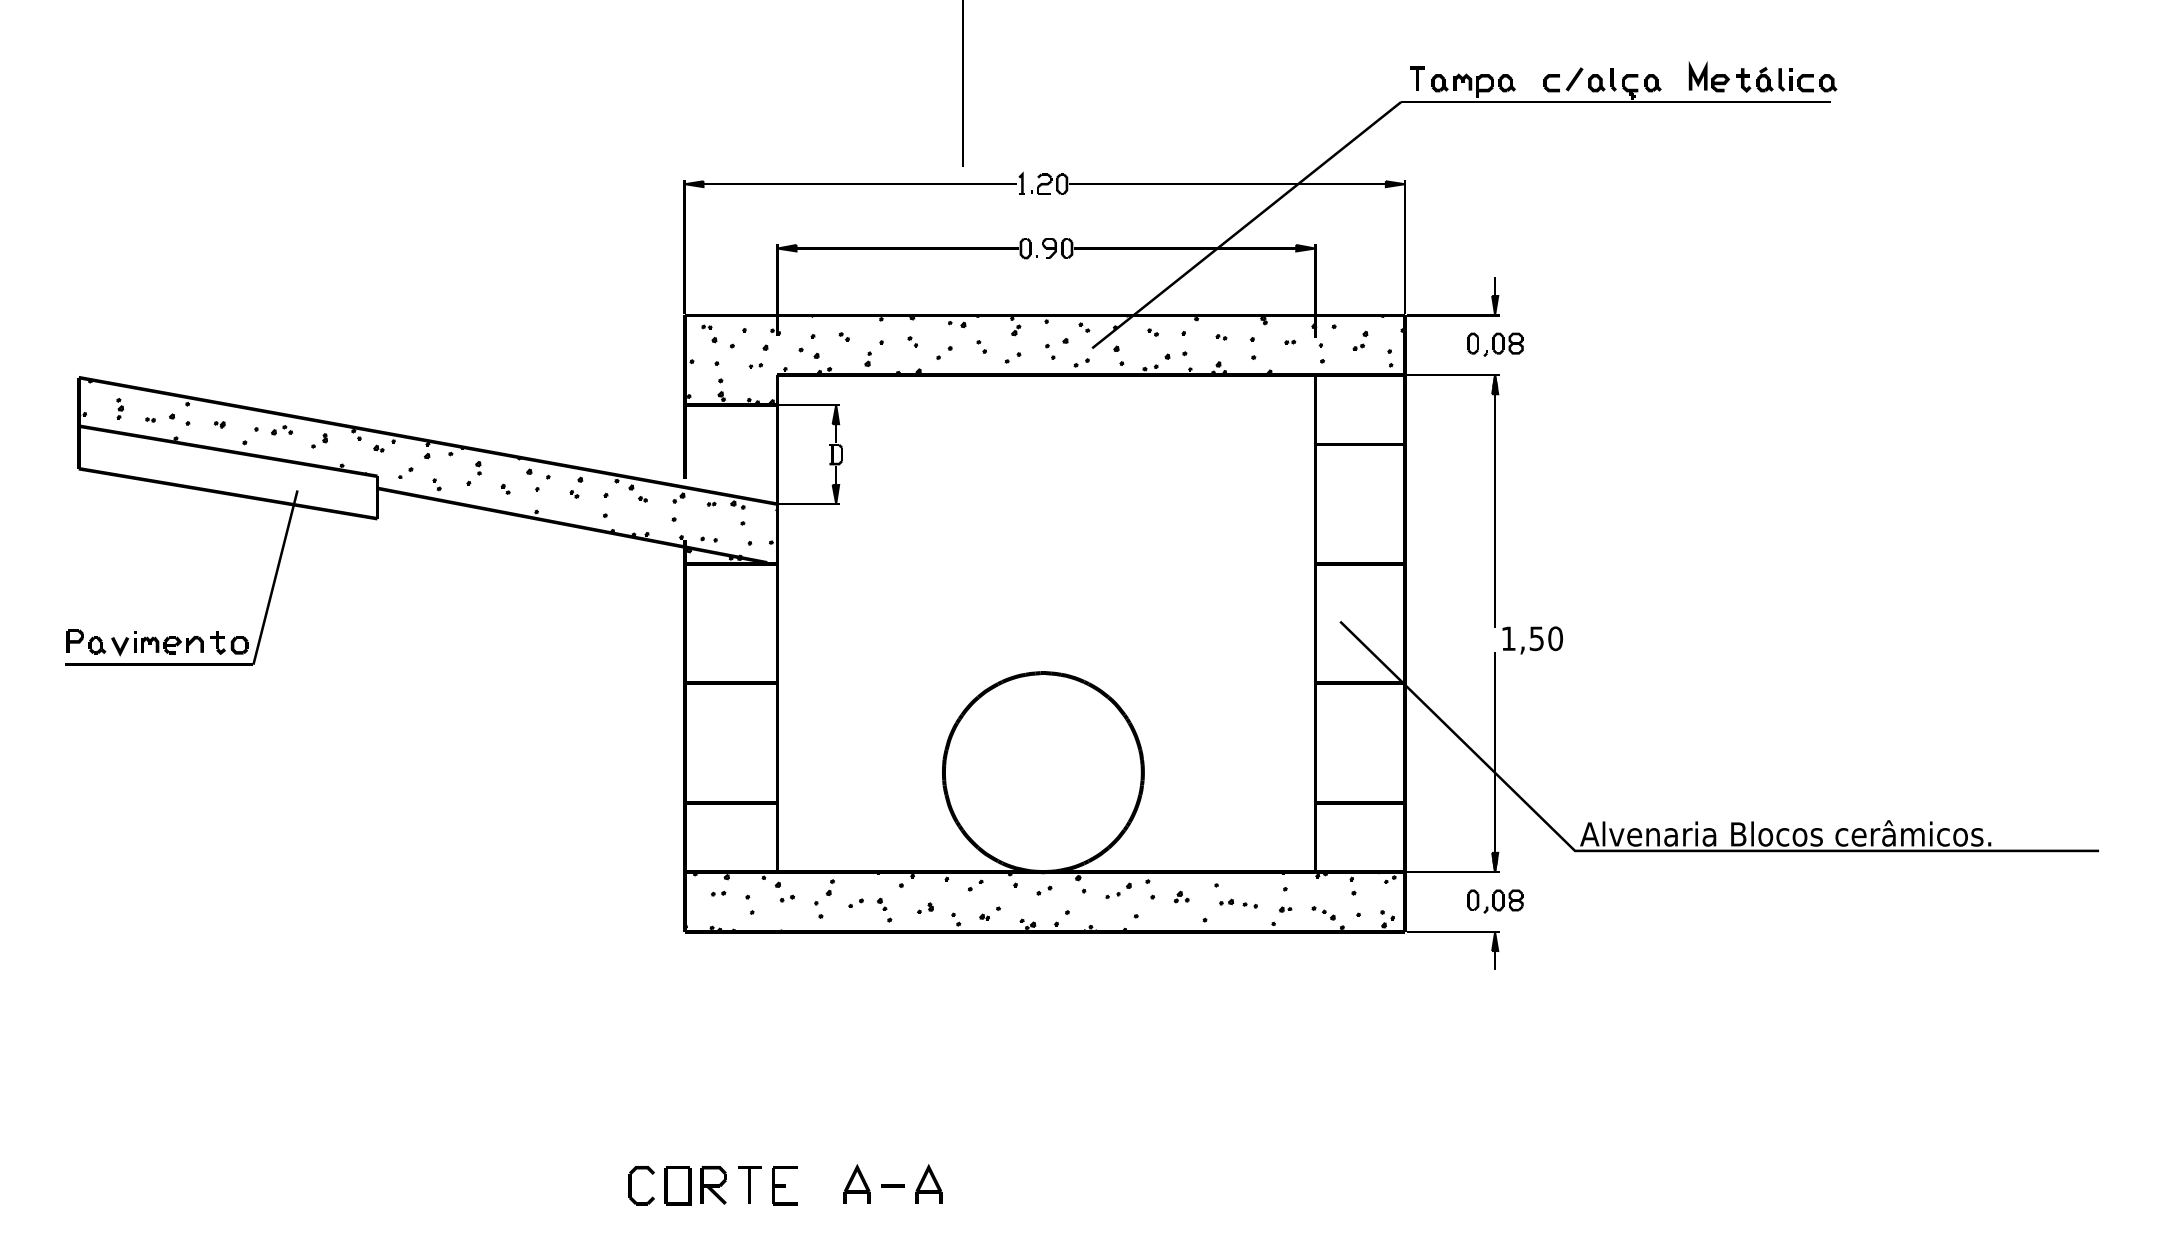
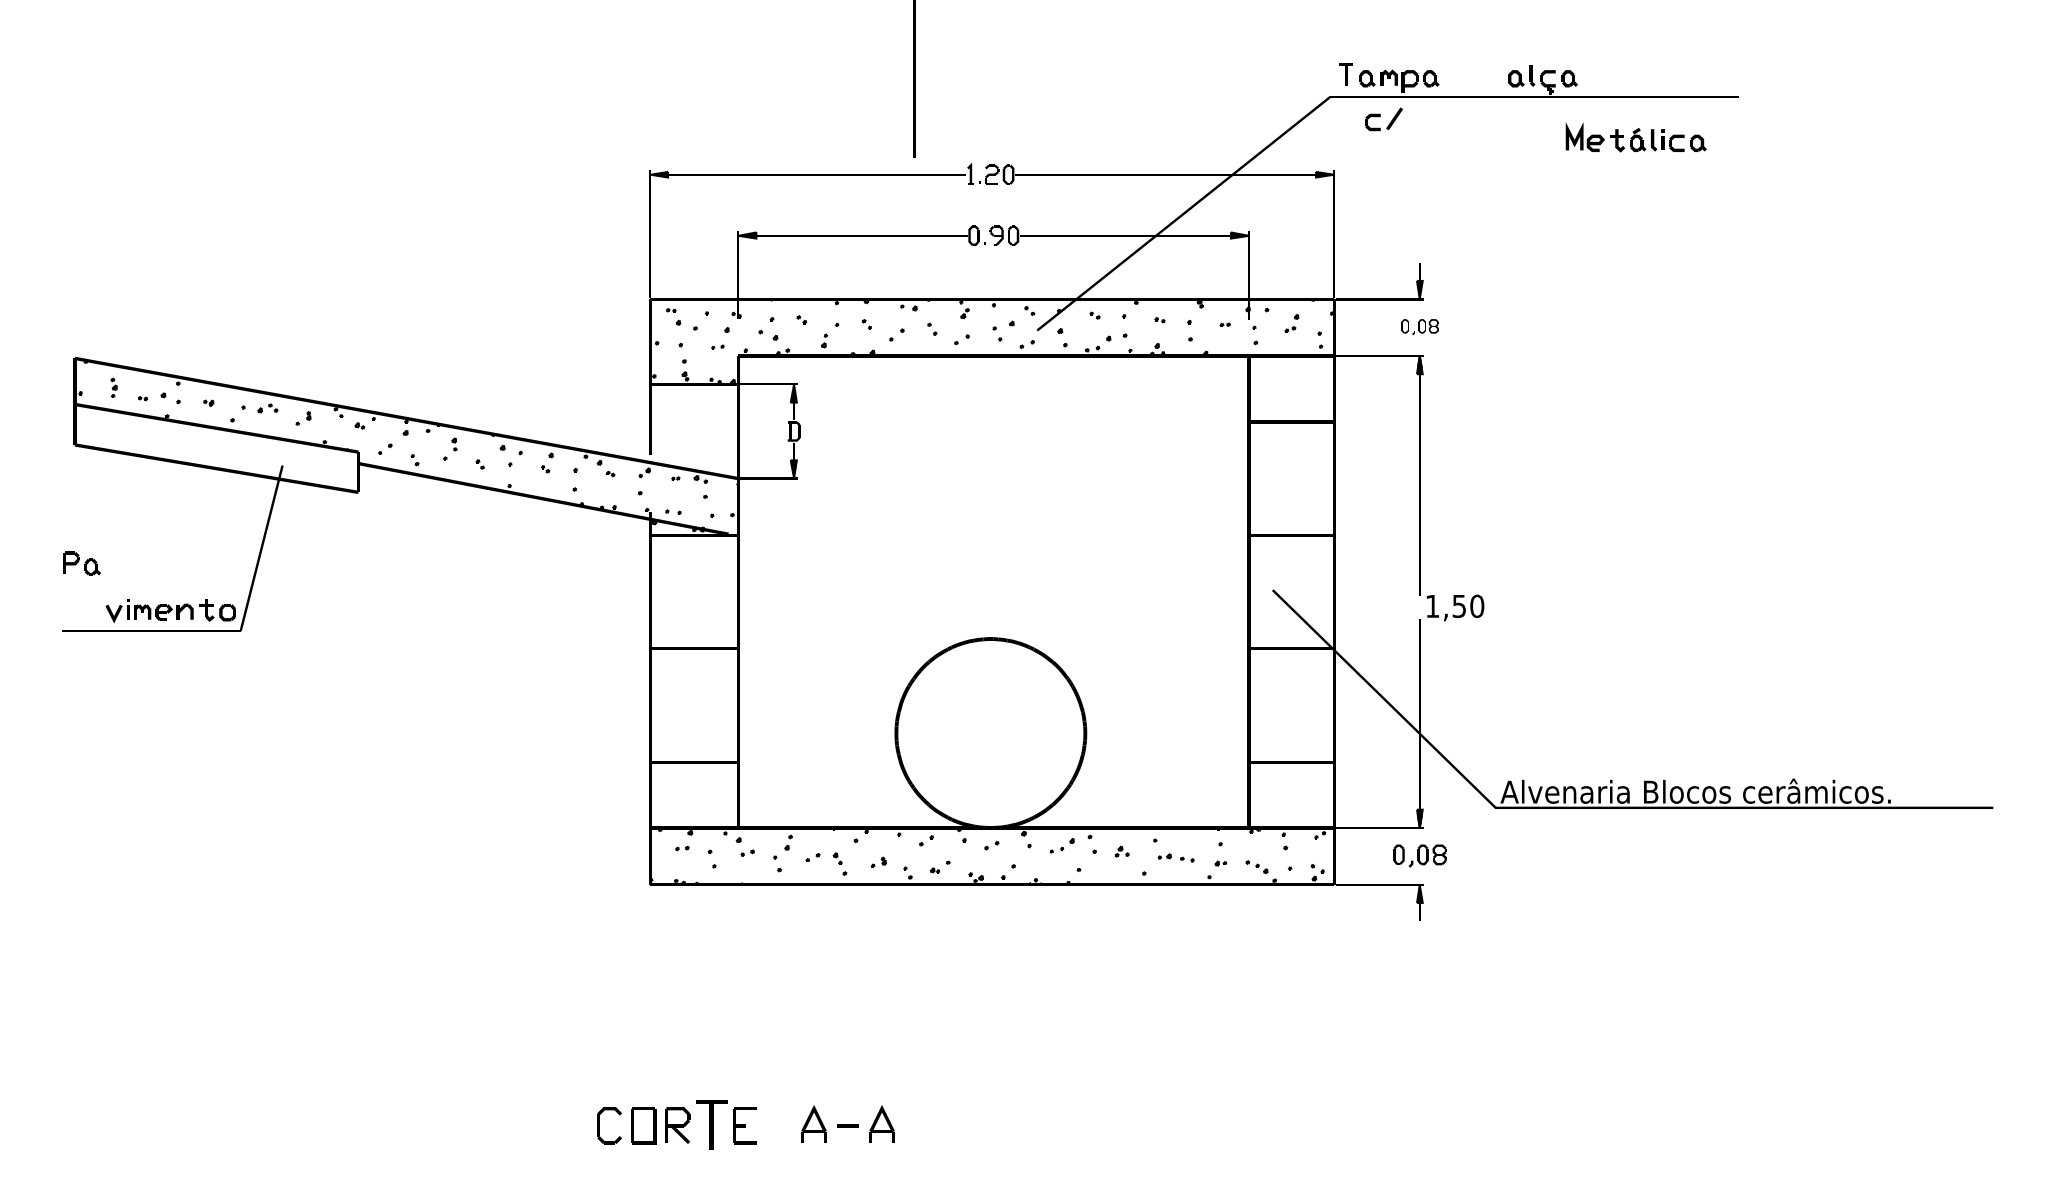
part: (1762, 76) -> (1635, 137), moved
part: (1563, 79) -> (1384, 118), moved
part: (1495, 344) -> (1420, 326), size x0.7
part: (86, 641) -> (82, 563), moved
part: (749, 1184) -> (711, 1124), size x1.4

